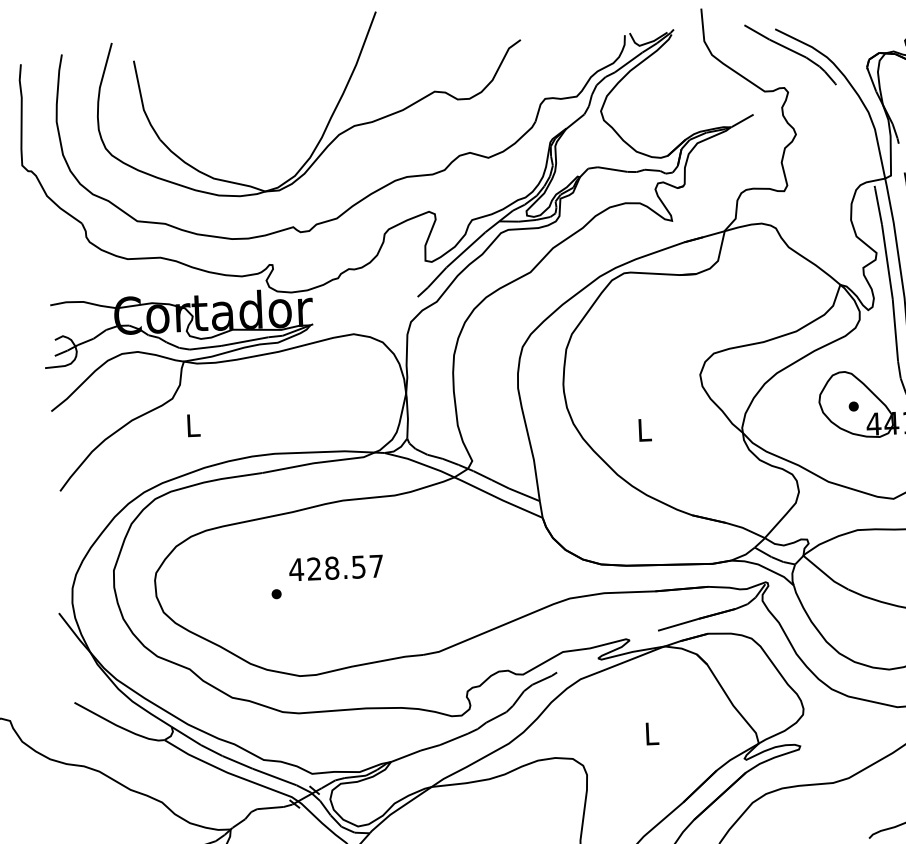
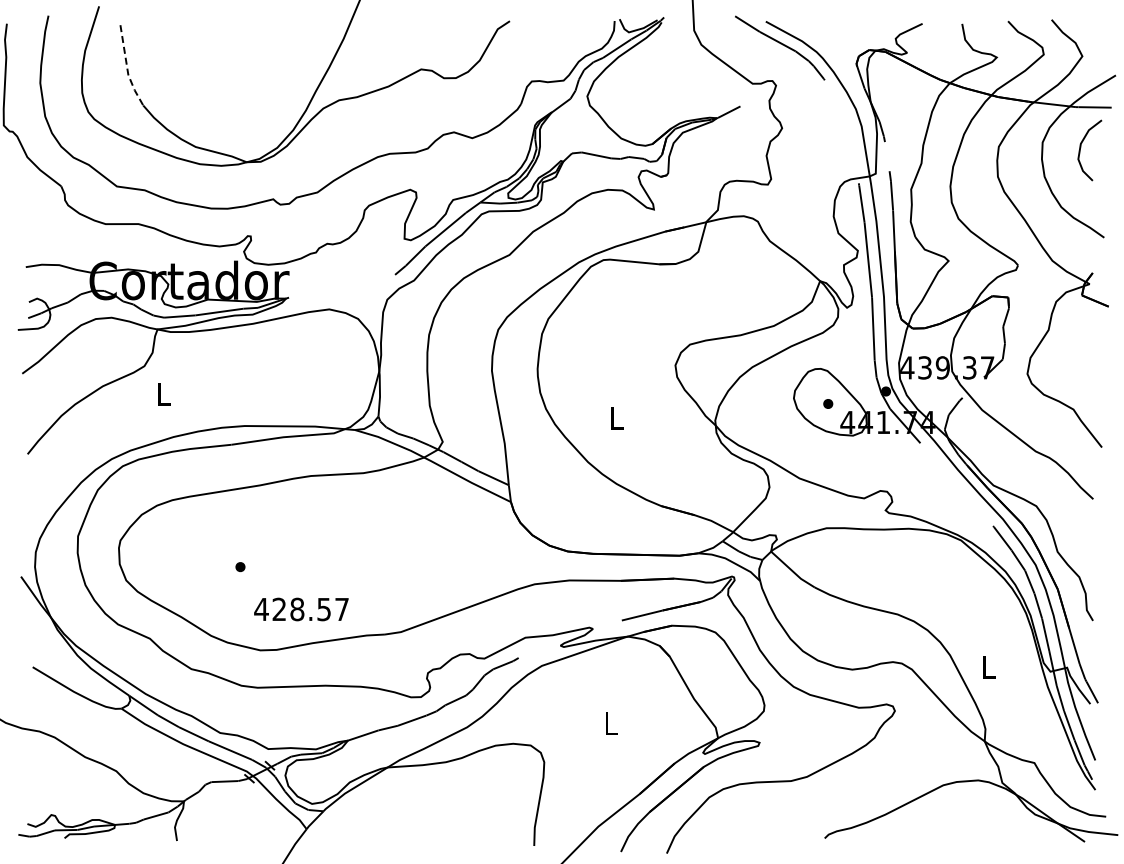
line: (142, 103) -> (127, 68), solid -> dashed
text: (336, 568) -> (301, 609), moved

